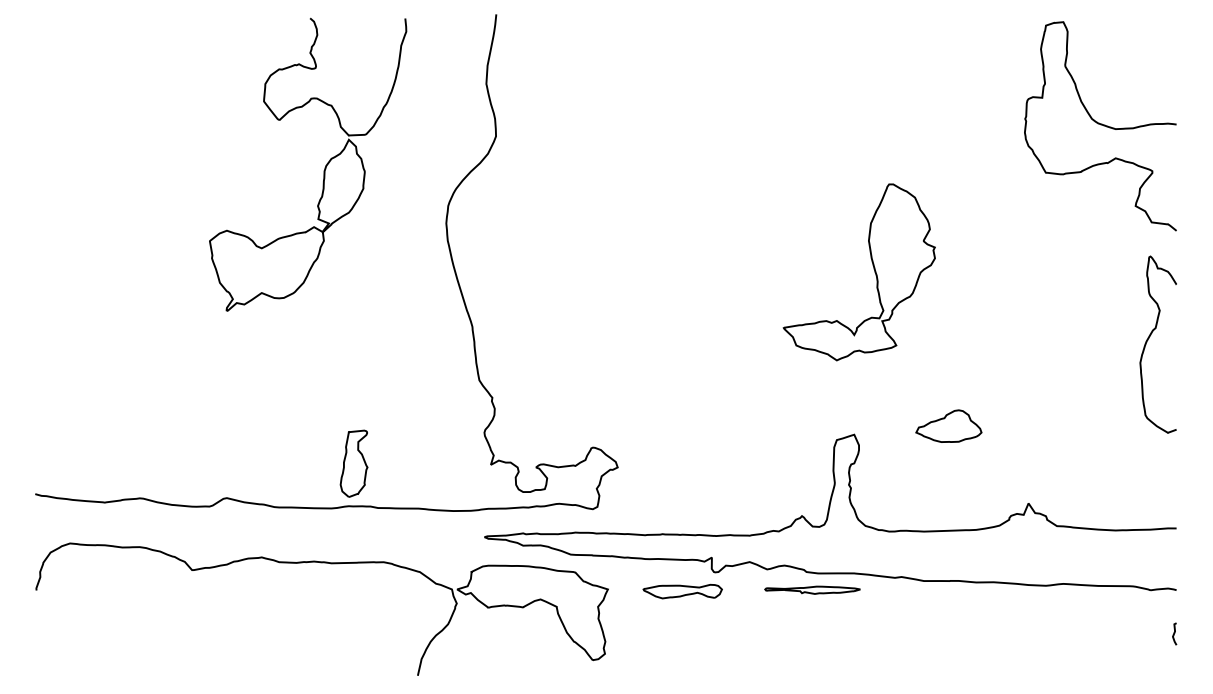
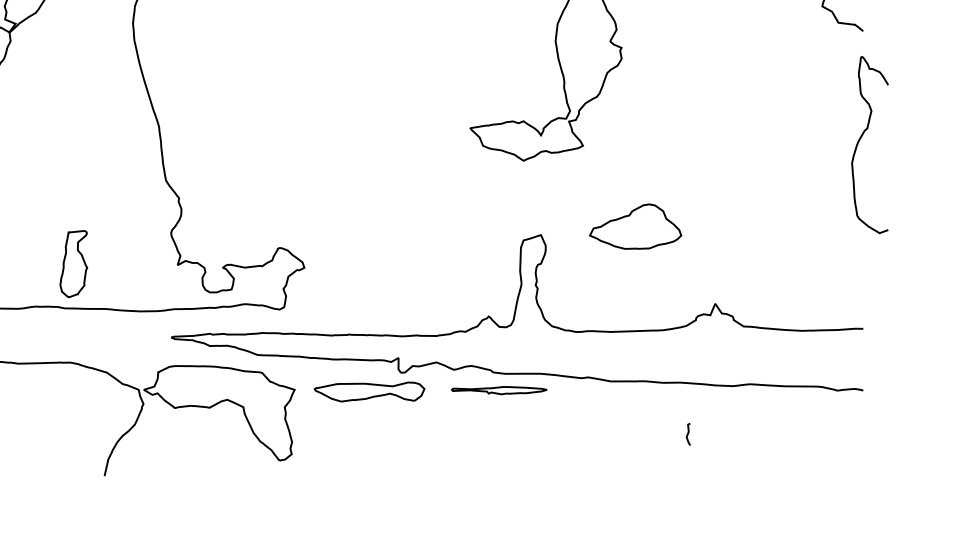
curve: (1148, 340) -> (860, 140), moved
part: (948, 425) -> (635, 225), size x1.4
part: (353, 463) -> (73, 263), moved
part: (682, 591) -> (369, 391), size x1.4
curve: (1174, 633) -> (688, 433), moved

